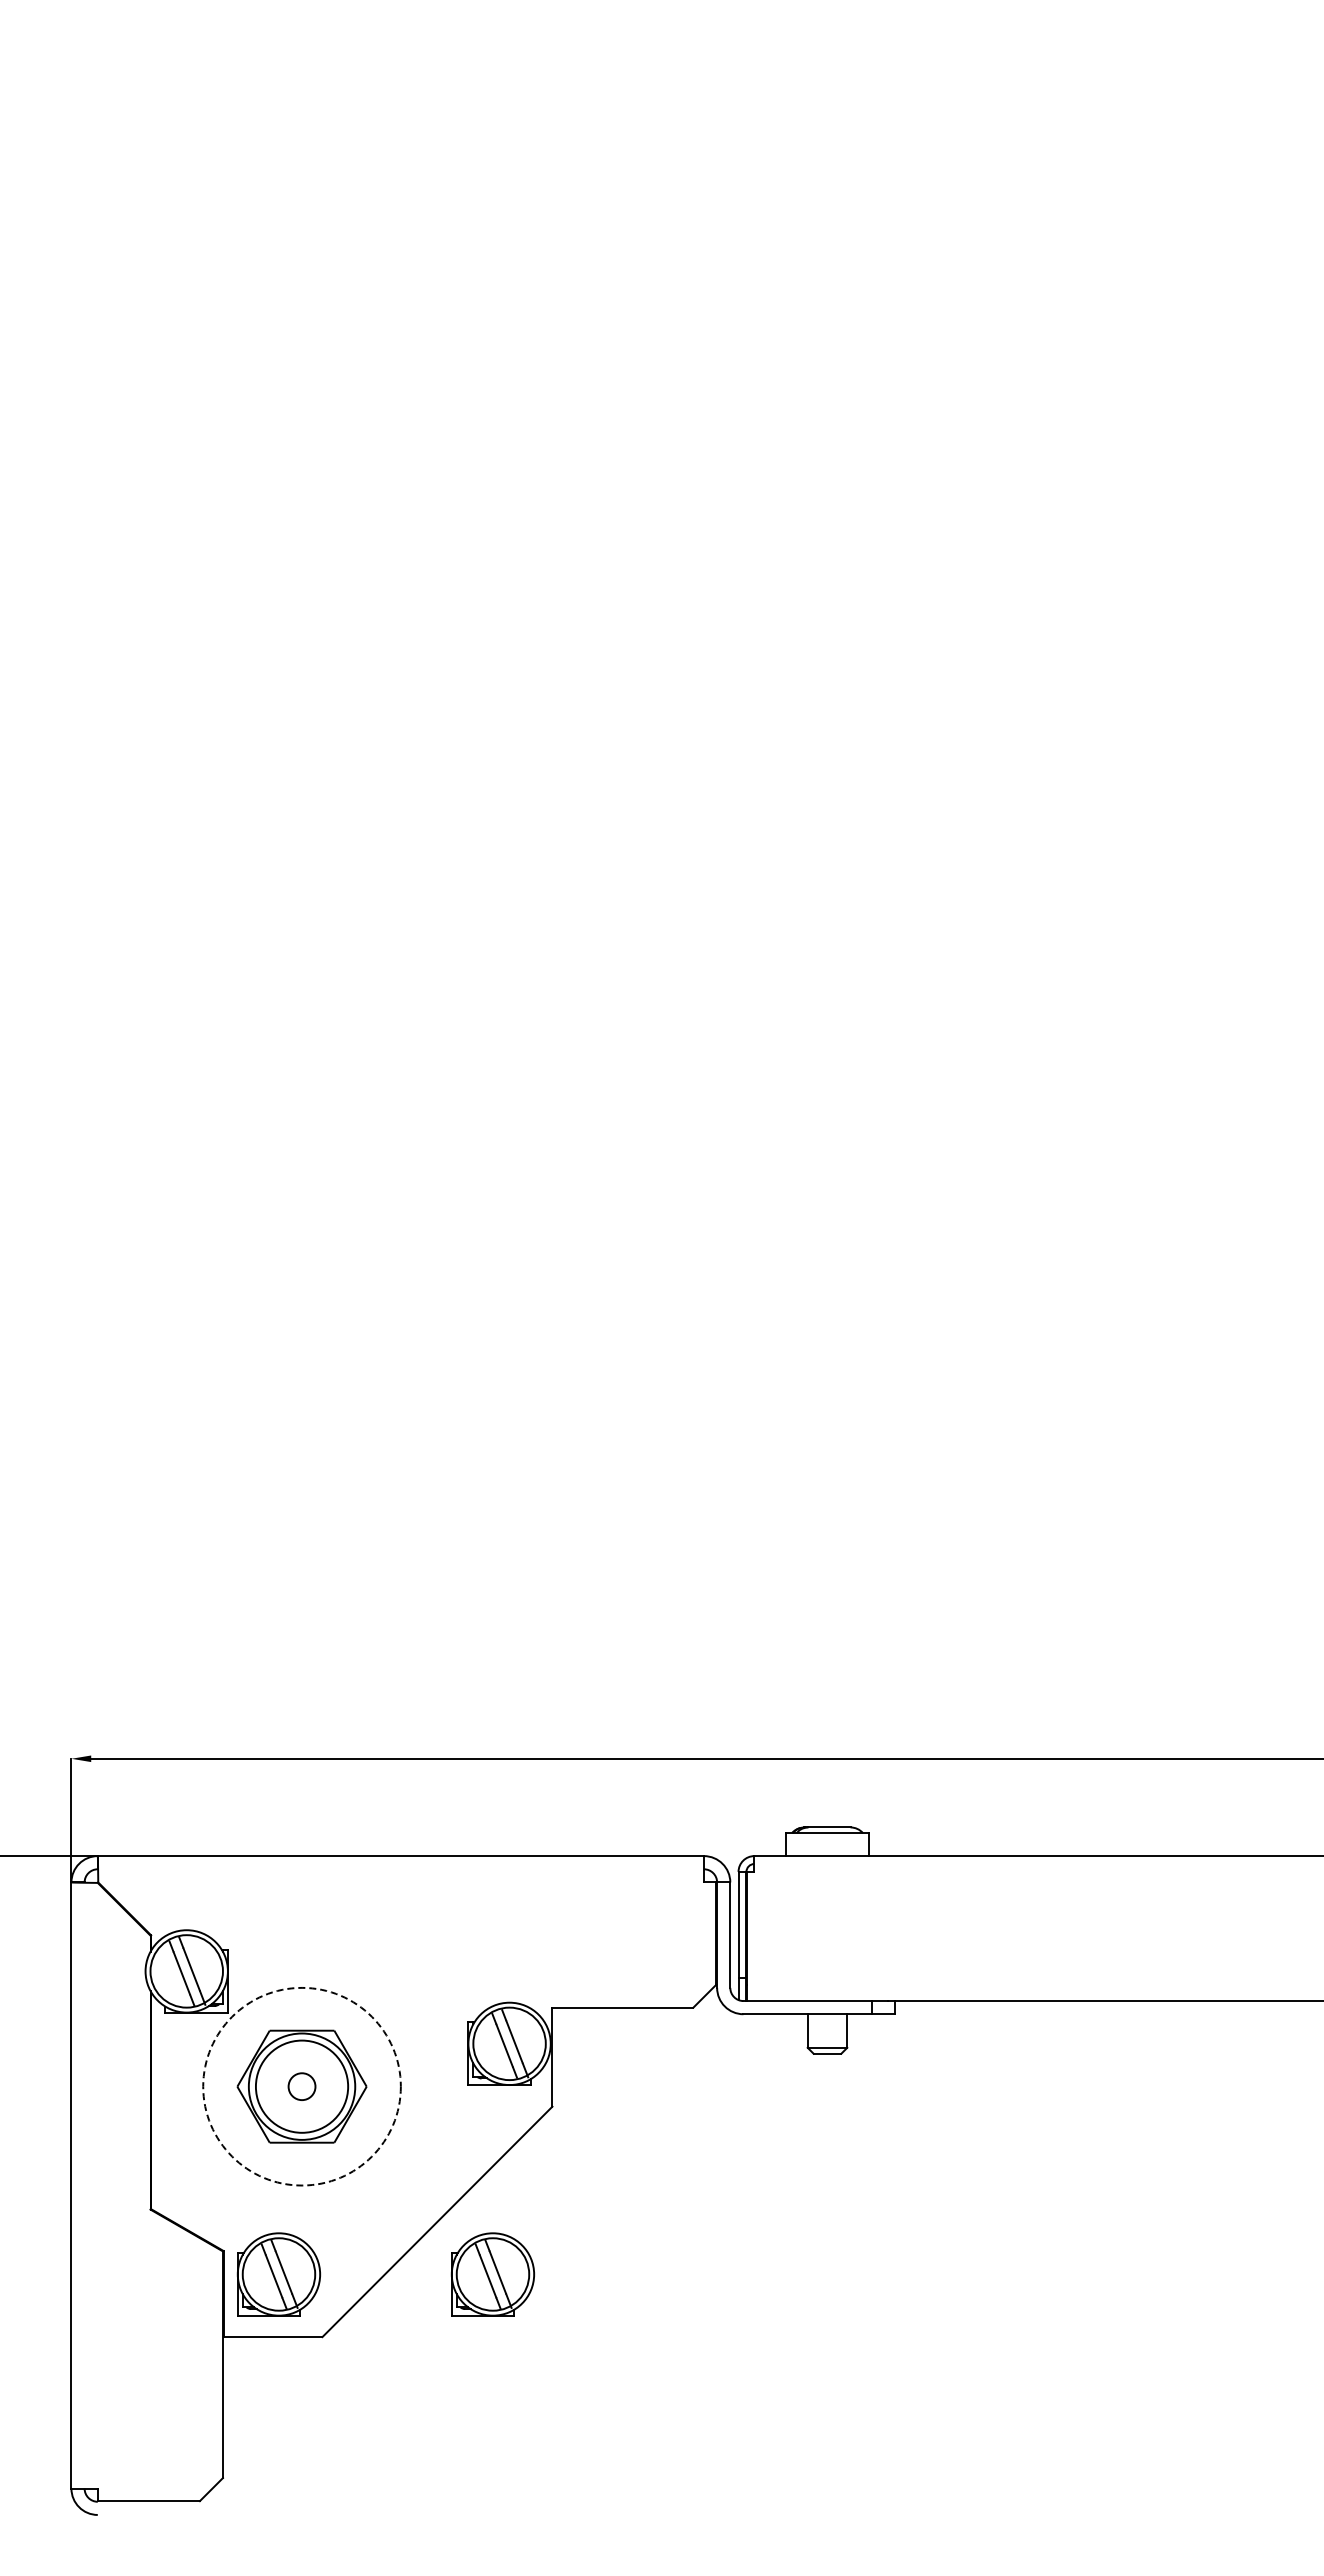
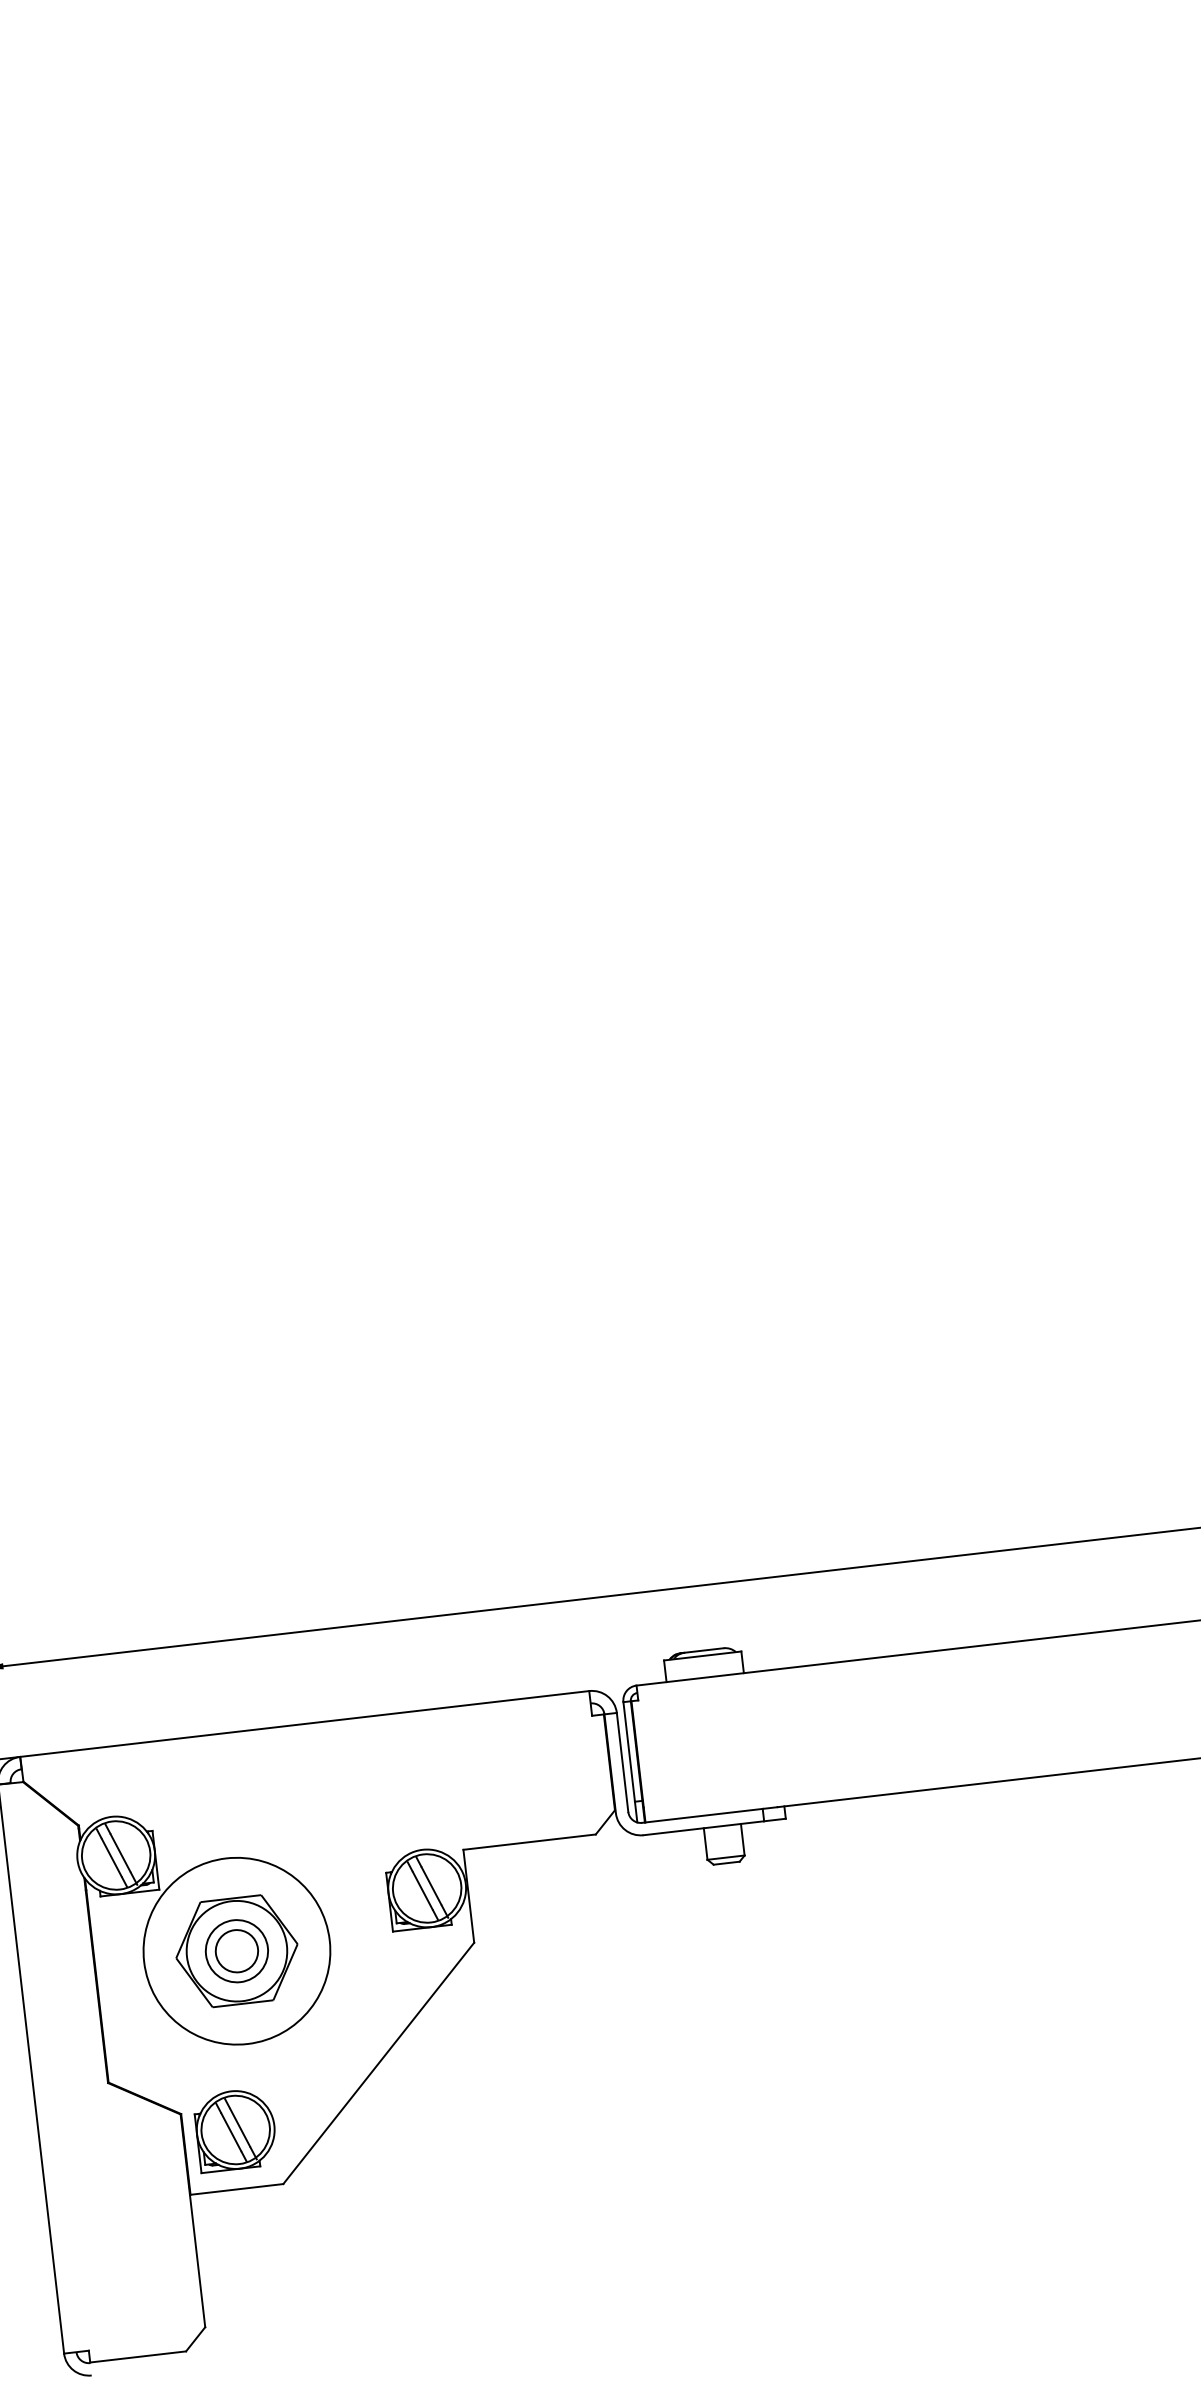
circle: (301, 2086) -> (236, 1951), dashed -> solid
circle: (301, 2086) -> (236, 1951), size x0.71
circle: (301, 2086) -> (236, 1951), size x1.67
part: (492, 2274) -> (436, 2106), removed

